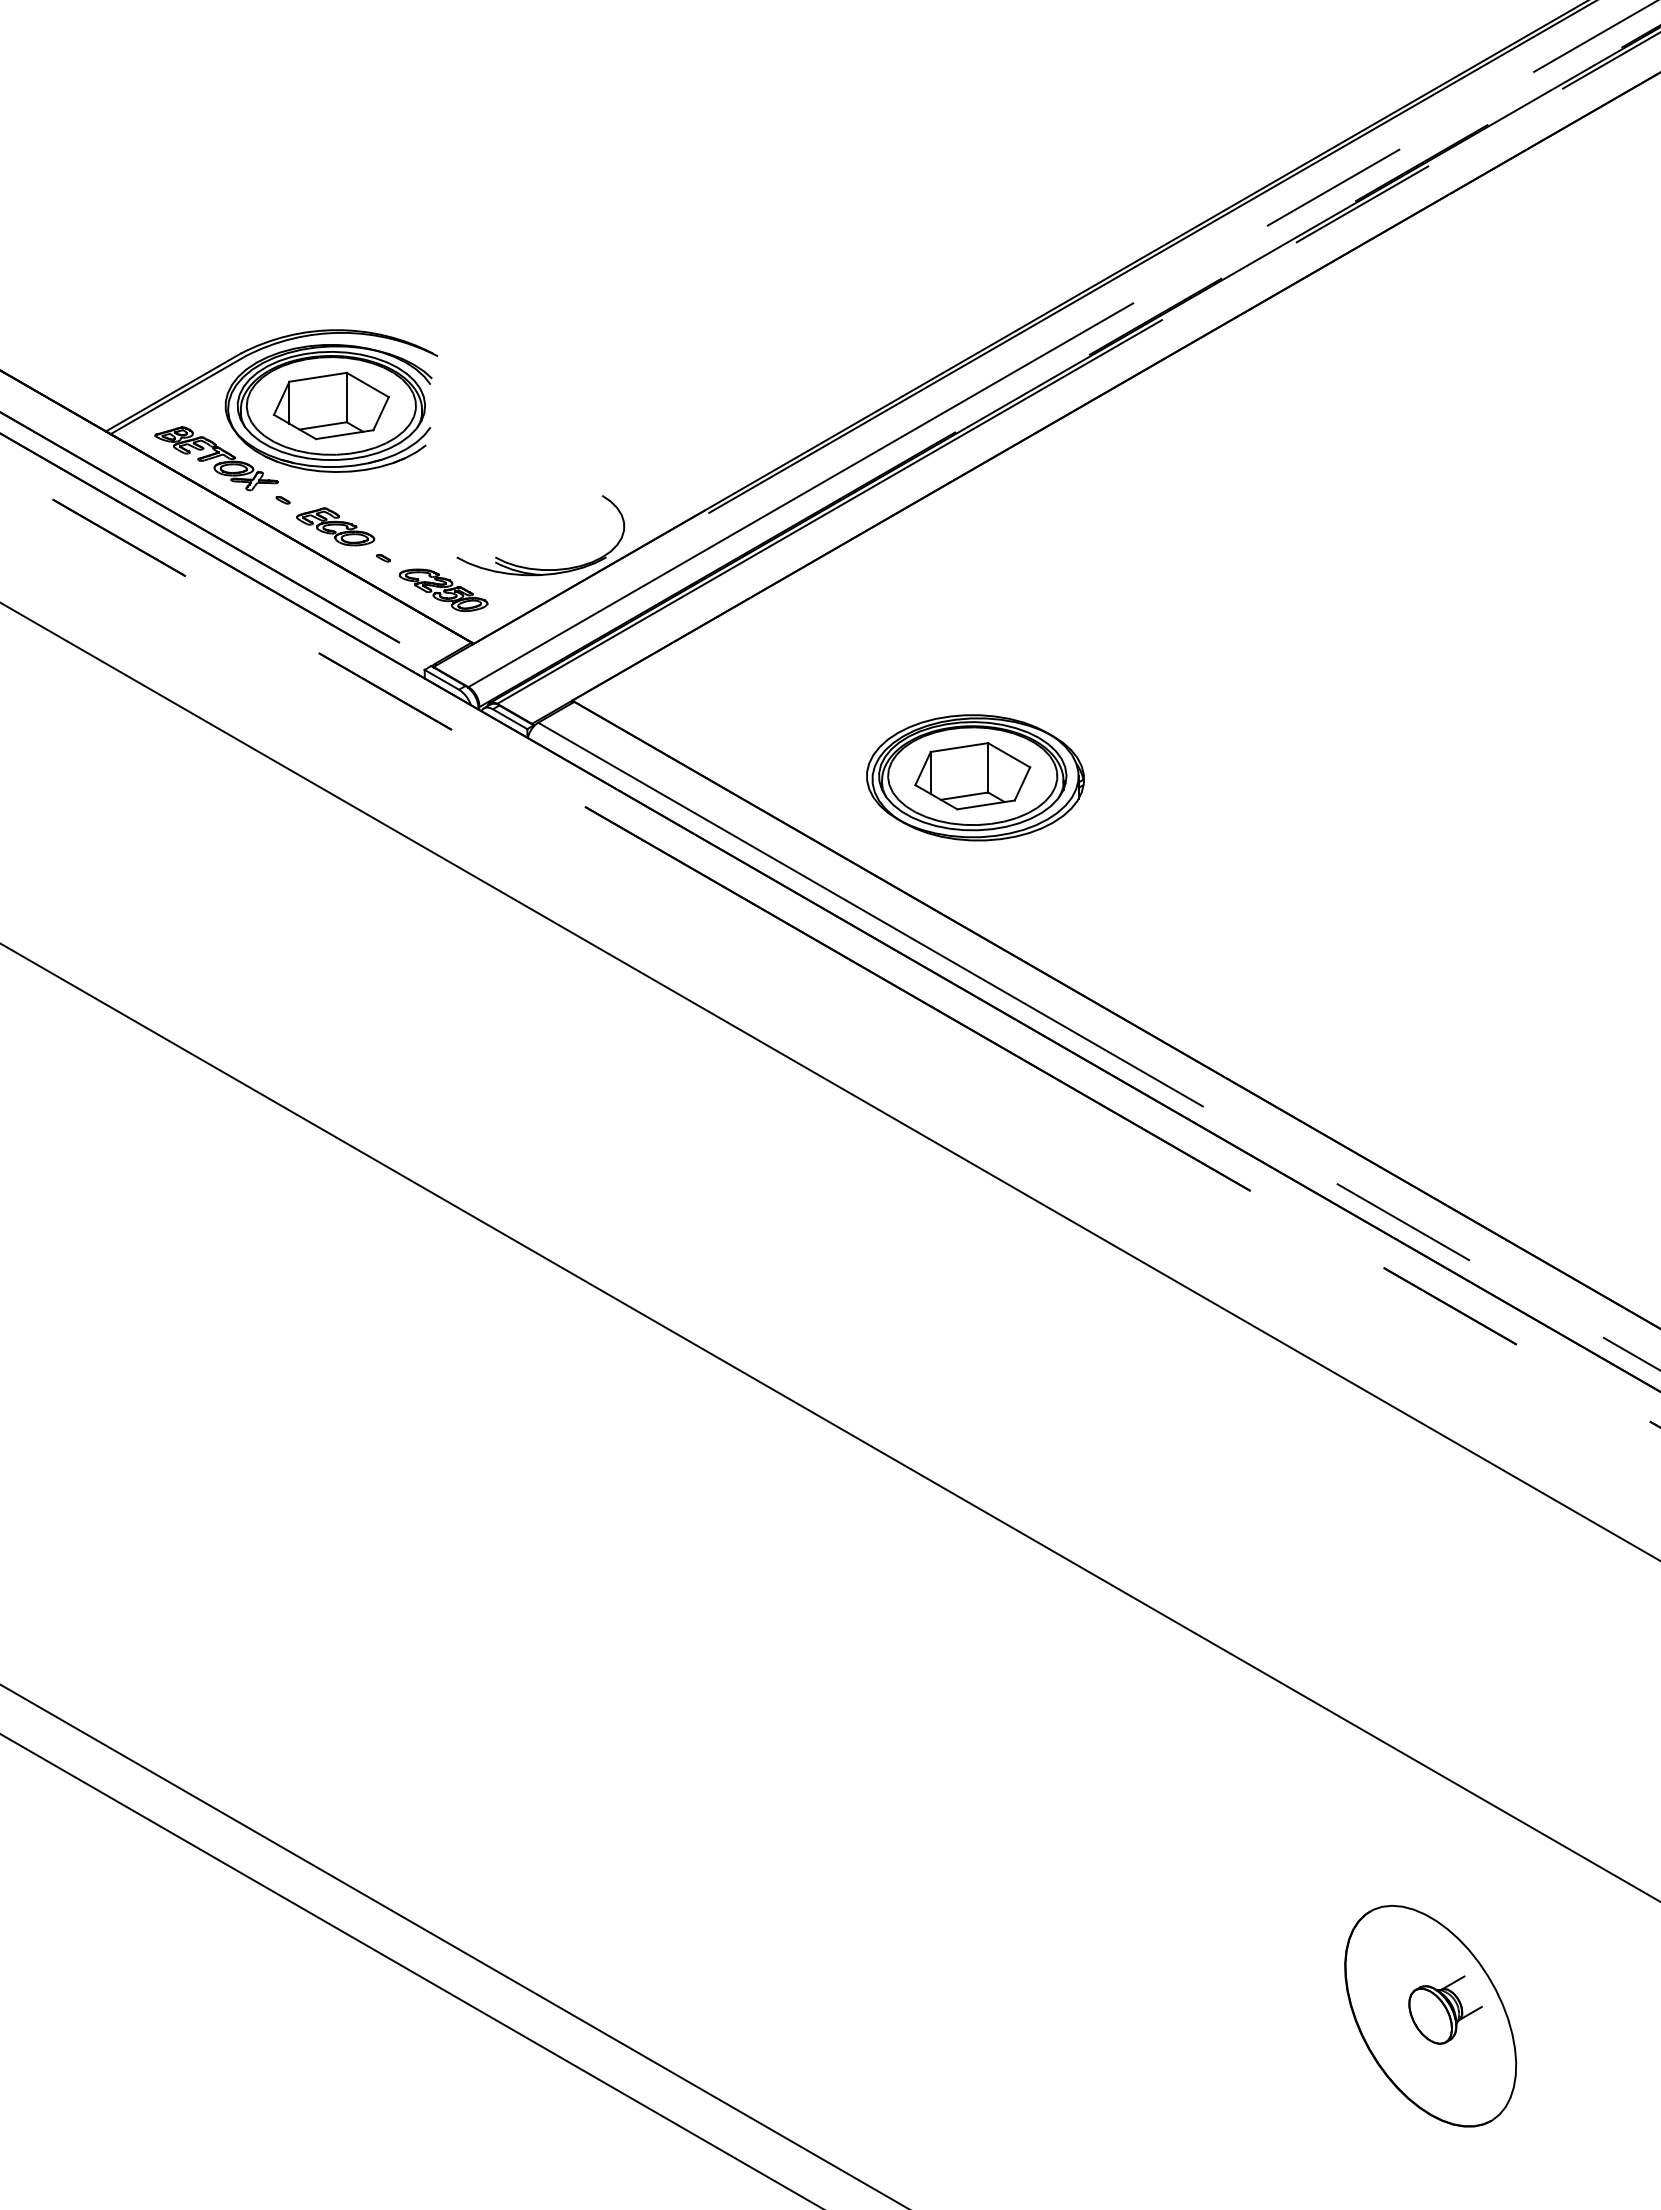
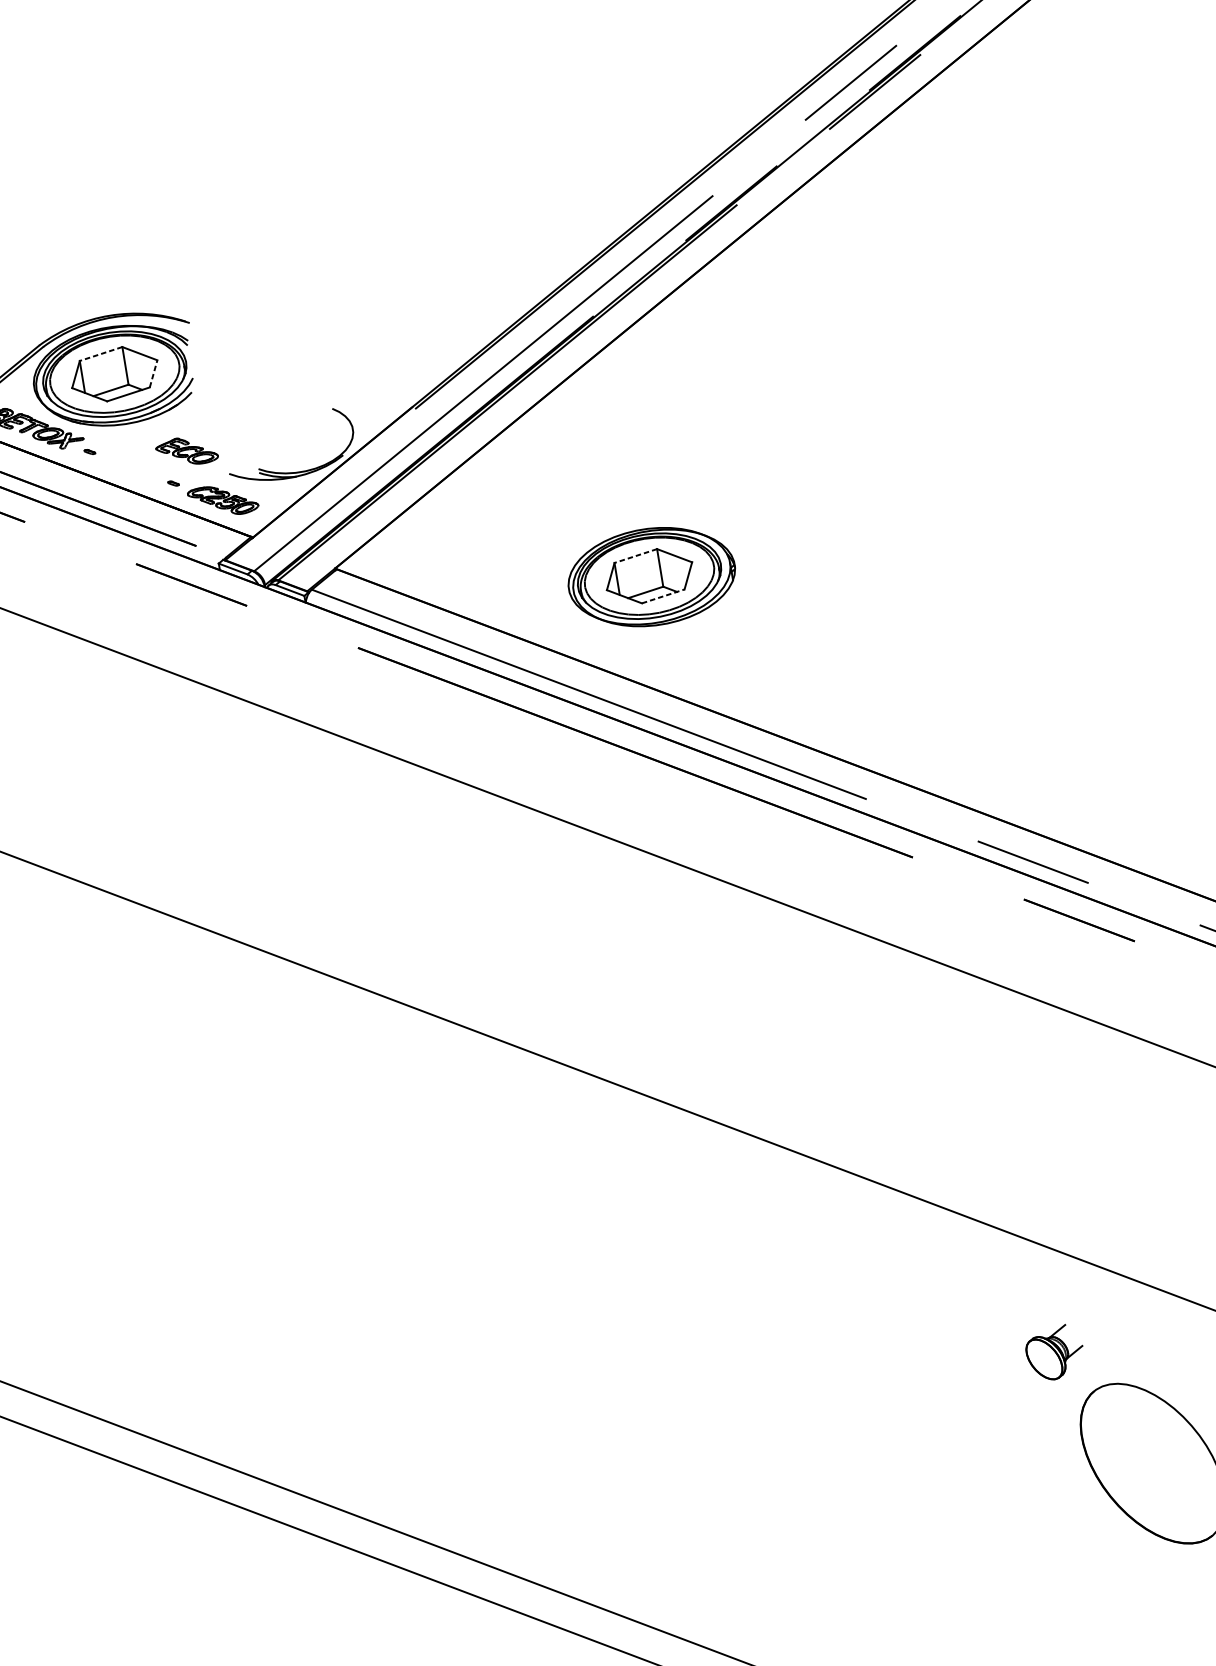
line: (317, 377) -> (100, 354), solid -> dashed
line: (381, 413) -> (153, 373), solid -> dashed
part: (335, 526) -> (186, 451), moved
line: (958, 747) -> (635, 556), solid -> dashed
line: (986, 804) -> (663, 596), solid -> dashed
part: (1445, 2009) -> (1054, 1352), moved

